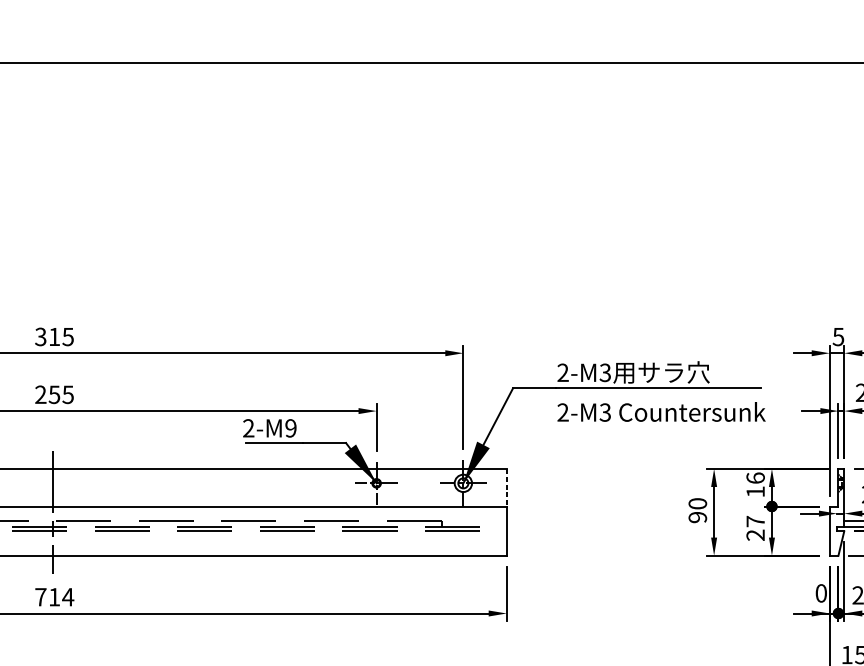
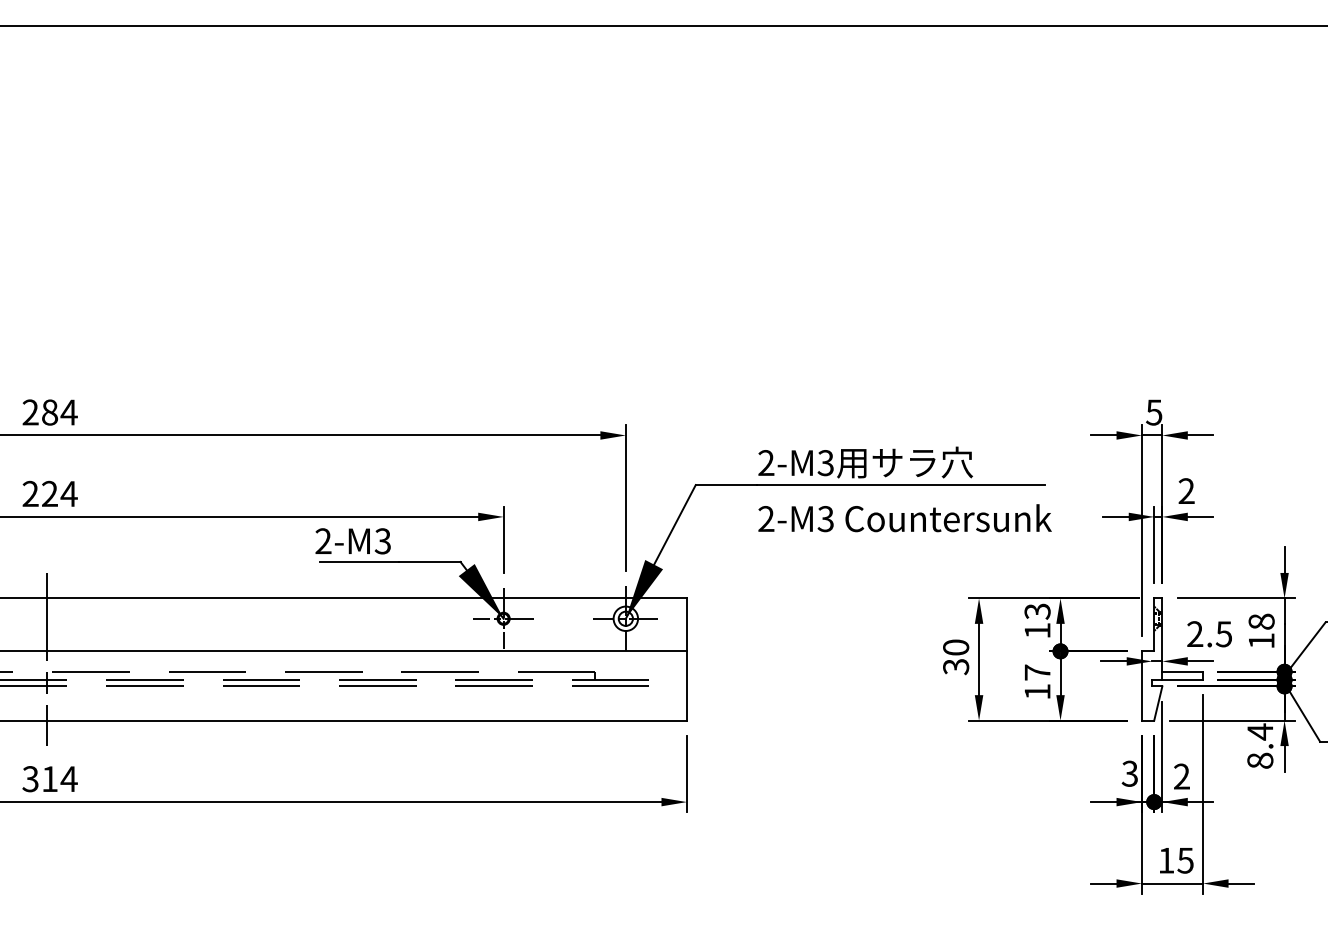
text: (54, 336) -> (49, 412), 315 -> 284
text: (61, 394) -> (59, 493), 255 -> 224
text: (290, 428) -> (382, 541), 2-M9 -> 2-M3
text: (755, 478) -> (1037, 611), 16 -> 13
line: (506, 488) -> (686, 625), dashed -> solid
text: (698, 517) -> (956, 667), 90 -> 30
text: (755, 534) -> (1037, 691), 27 -> 17
text: (820, 593) -> (1129, 773), 0 -> 3
text: (40, 597) -> (30, 779), 714 -> 314

